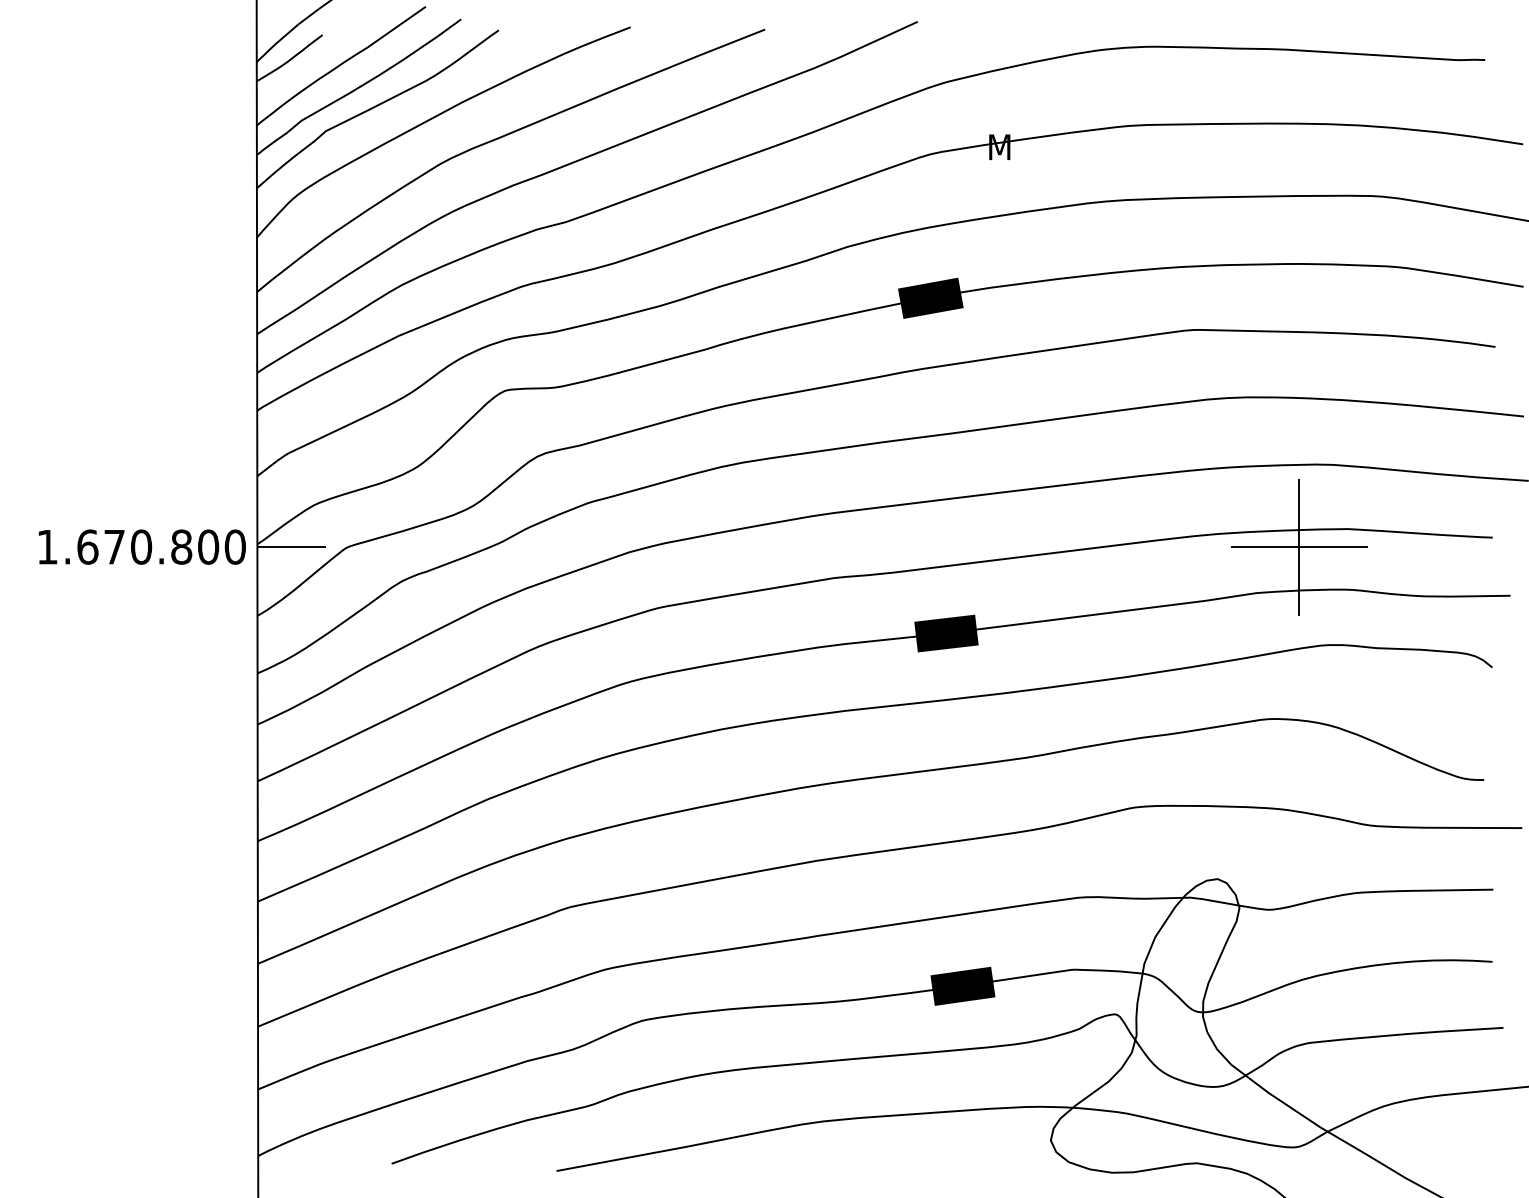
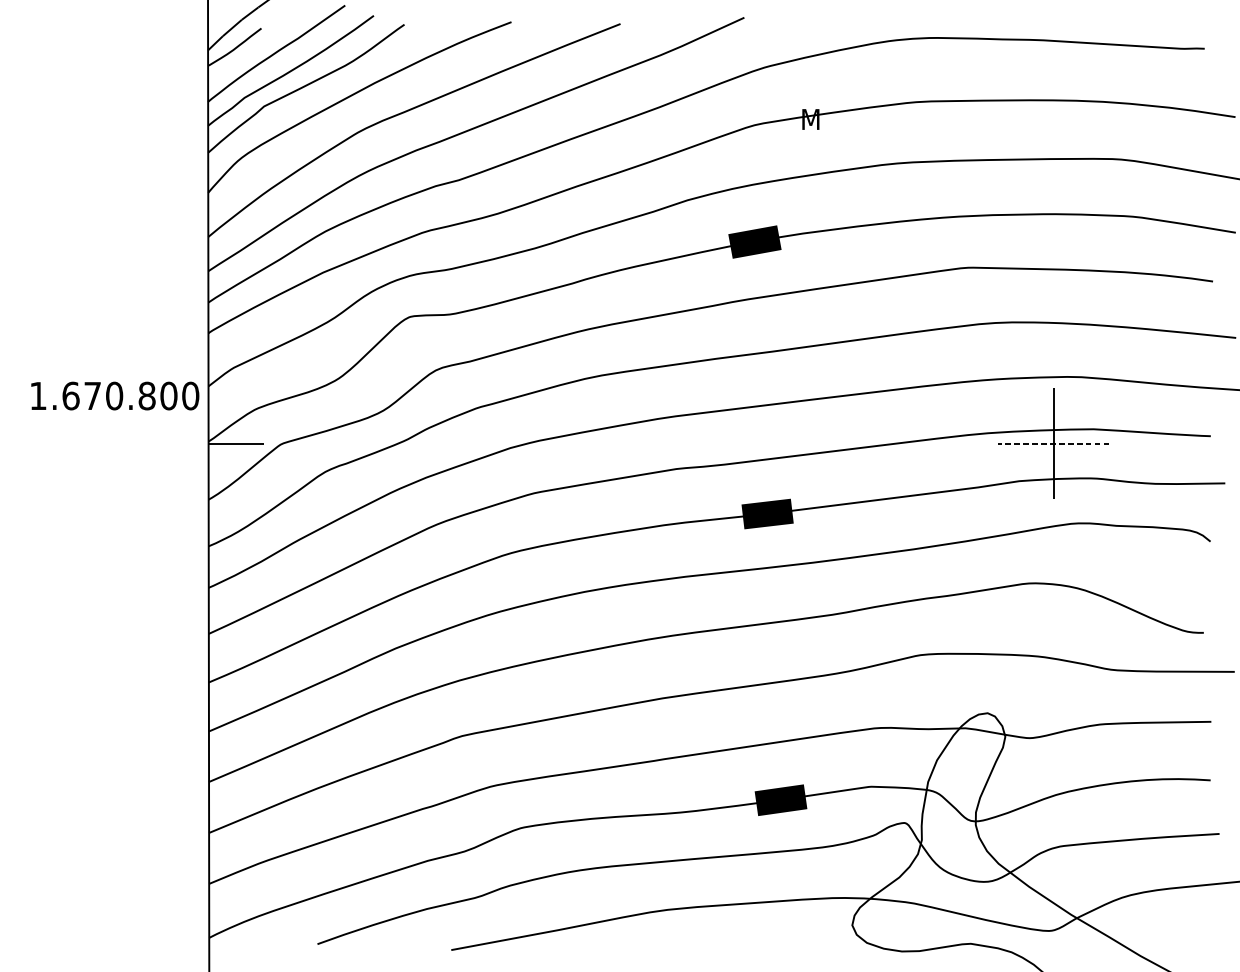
text: (141, 546) -> (114, 395), moved
line: (1298, 547) -> (1053, 444), solid -> dashed

